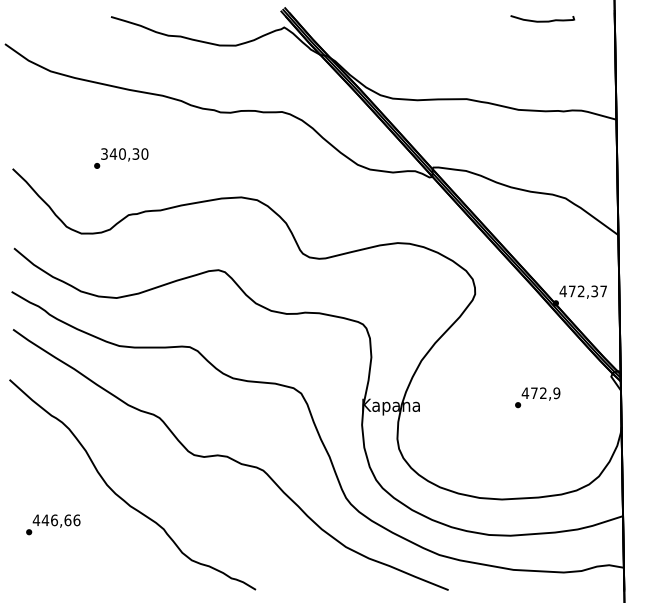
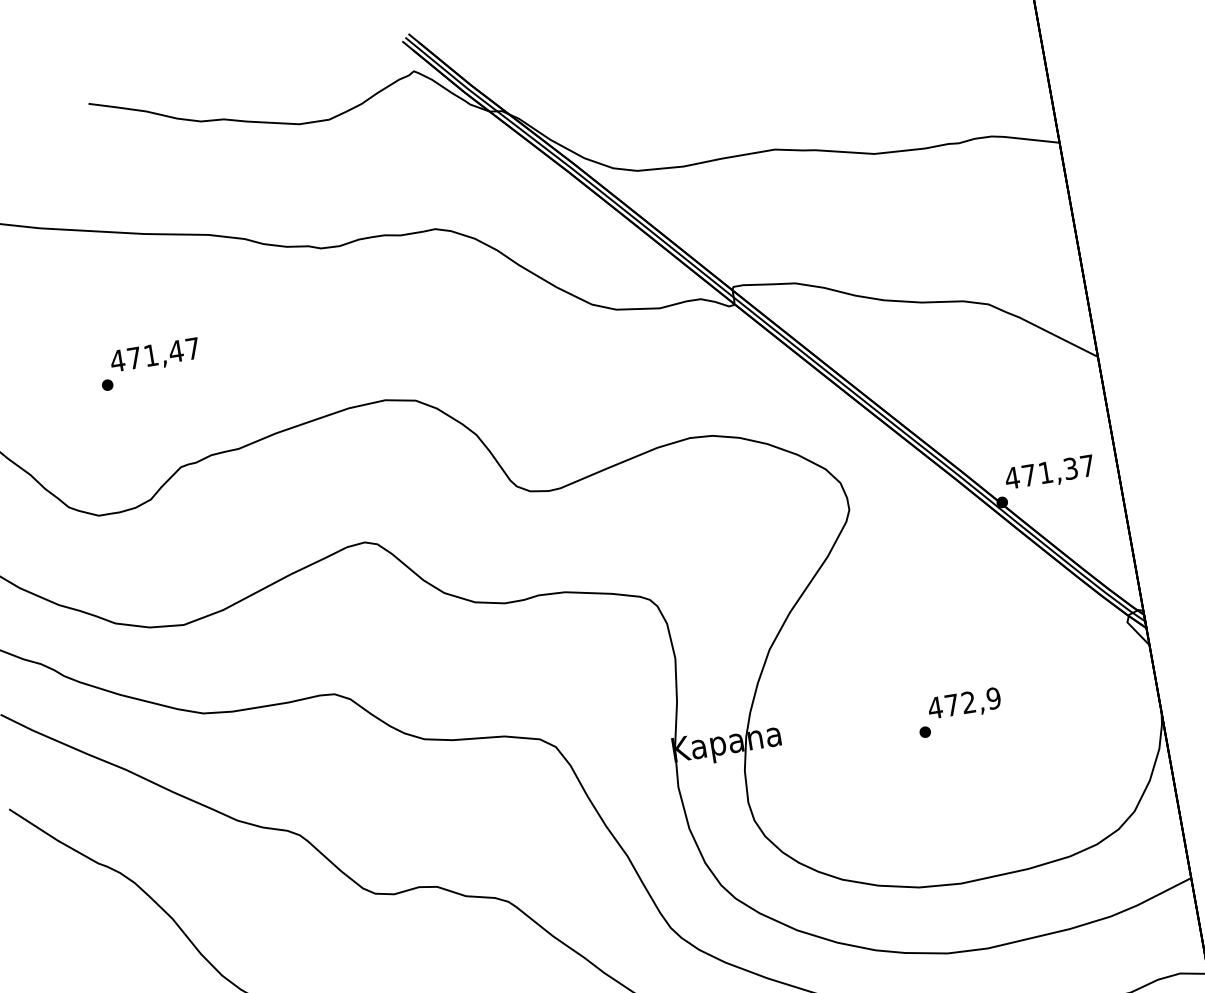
text: (124, 153) -> (154, 353), 340,30 -> 471,47
text: (580, 290) -> (1044, 471), 472,37 -> 471,37
text: (537, 397) -> (959, 712), moved

